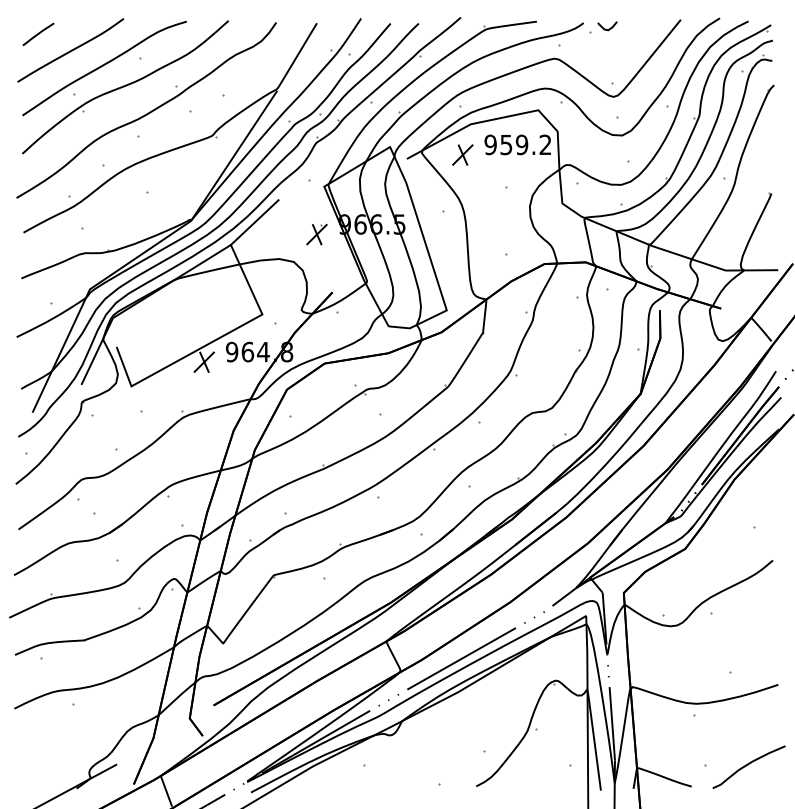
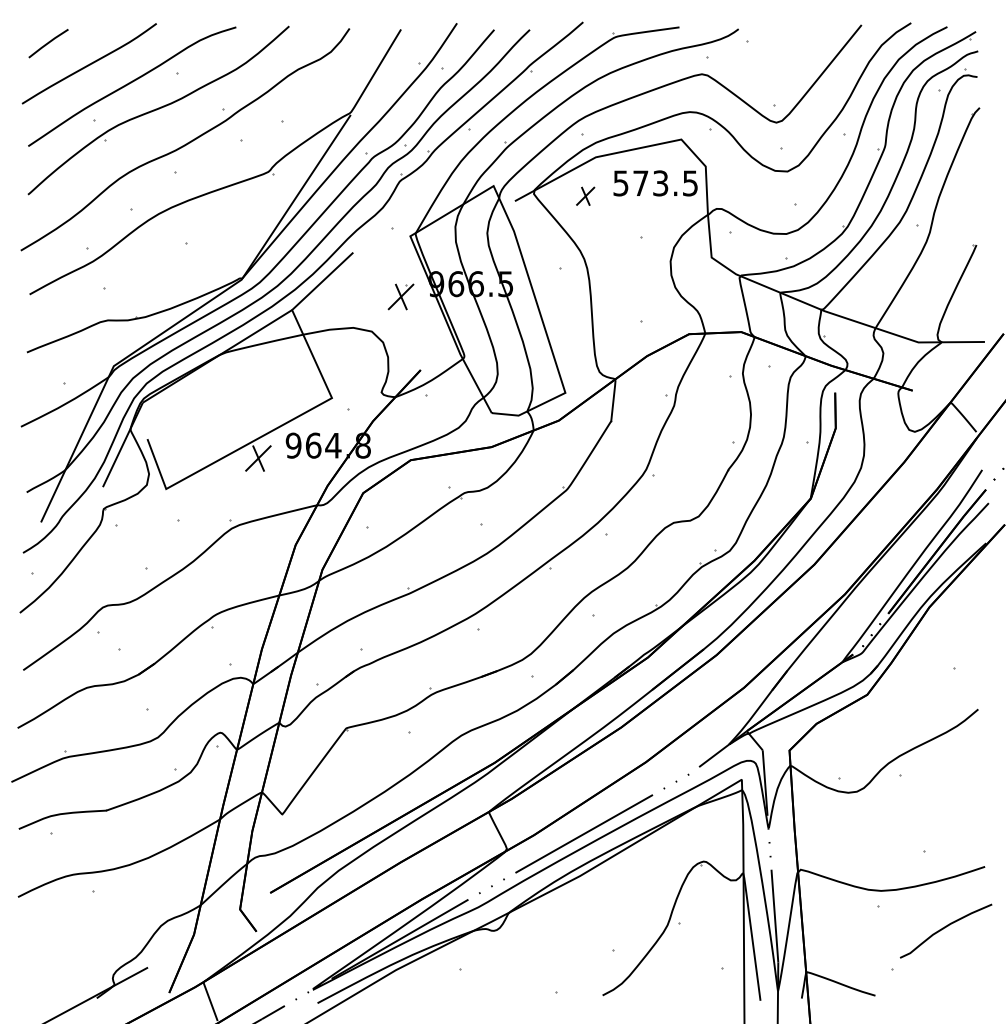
curve: (606, 28) -> (767, 36), removed
text: (517, 144) -> (655, 183), 959.2 -> 573.5
part: (462, 155) -> (585, 196), size x0.7
curve: (748, 765) -> (945, 928), moved

